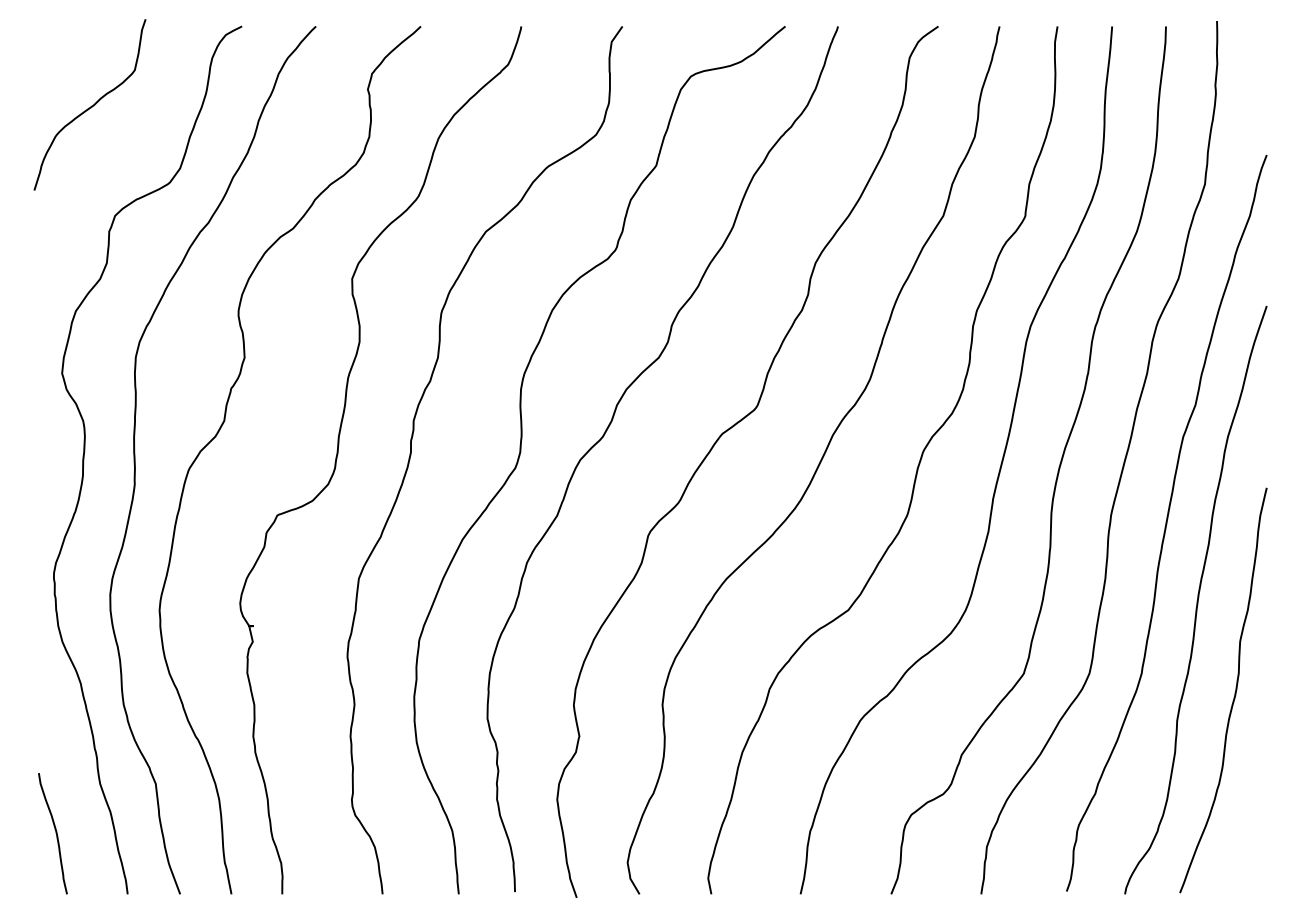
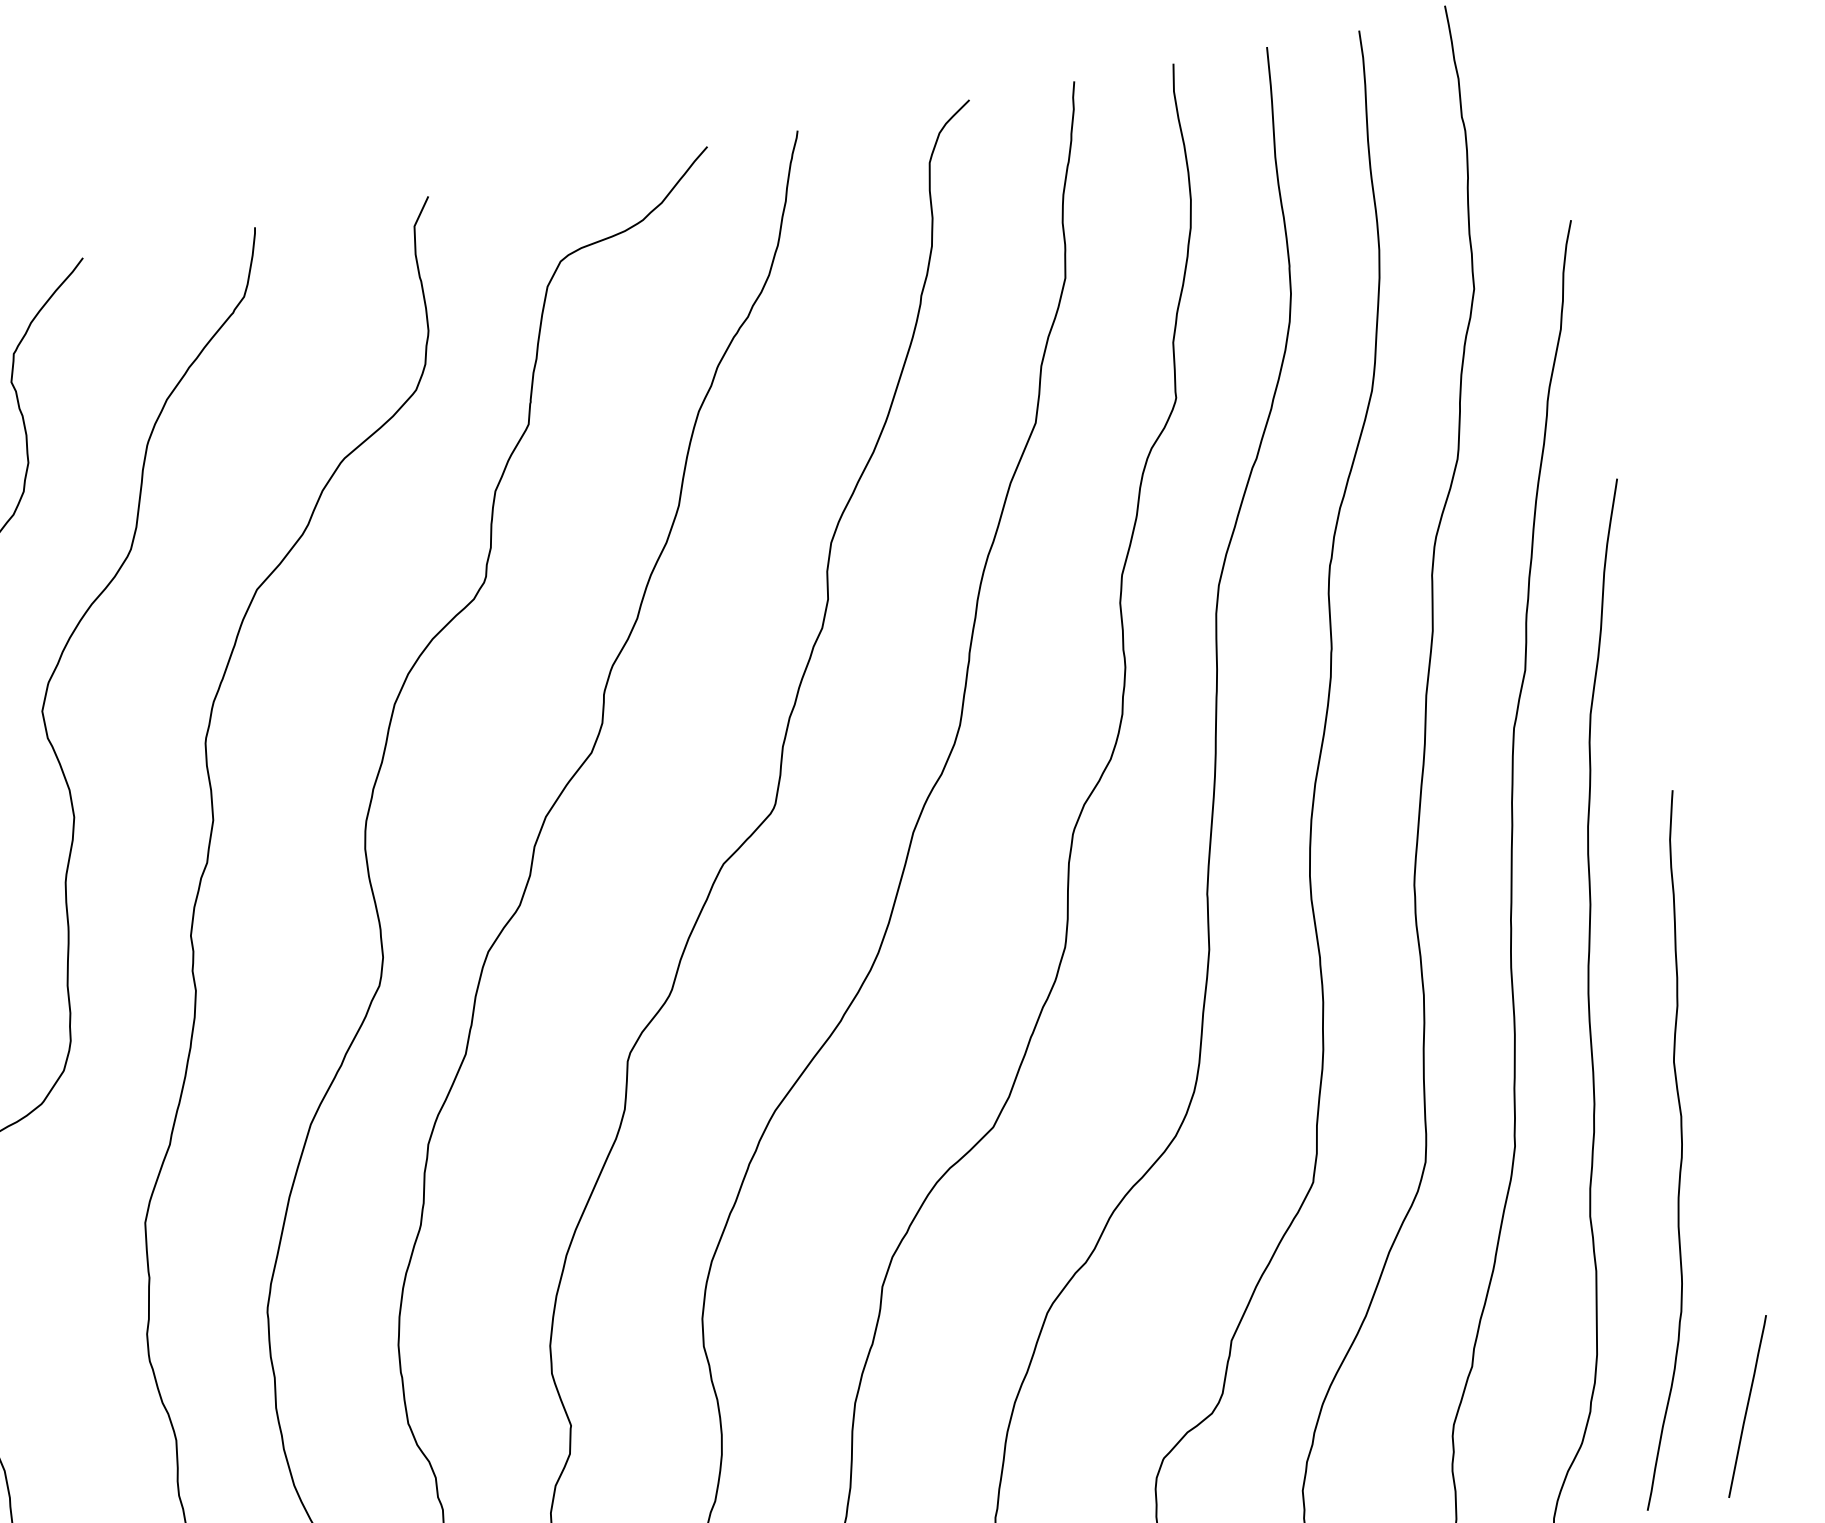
line: (1246, 844) -> (1746, 1407), added

